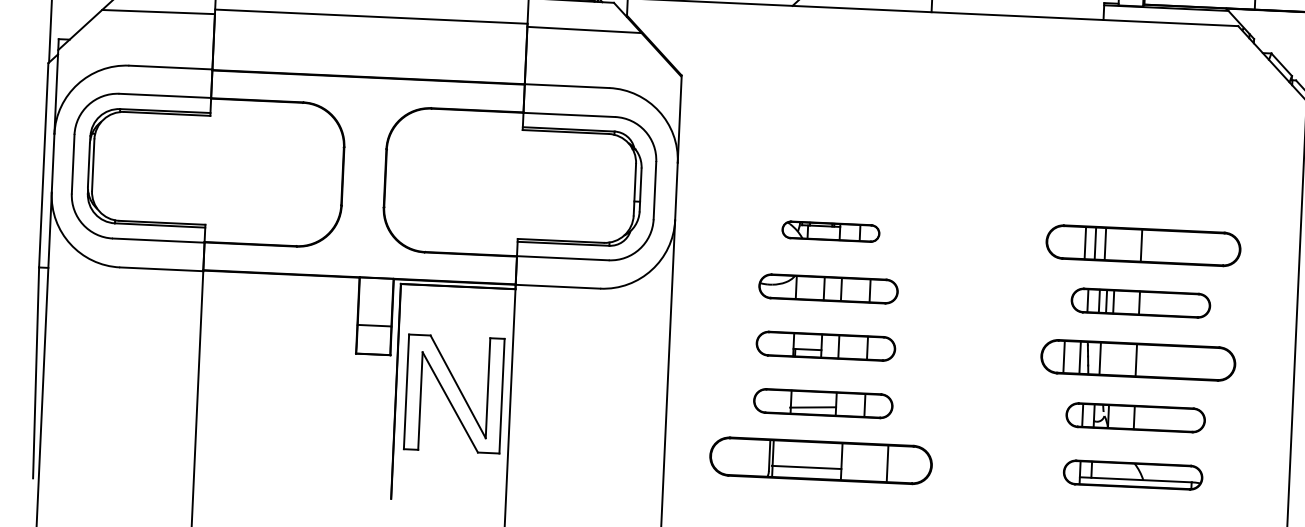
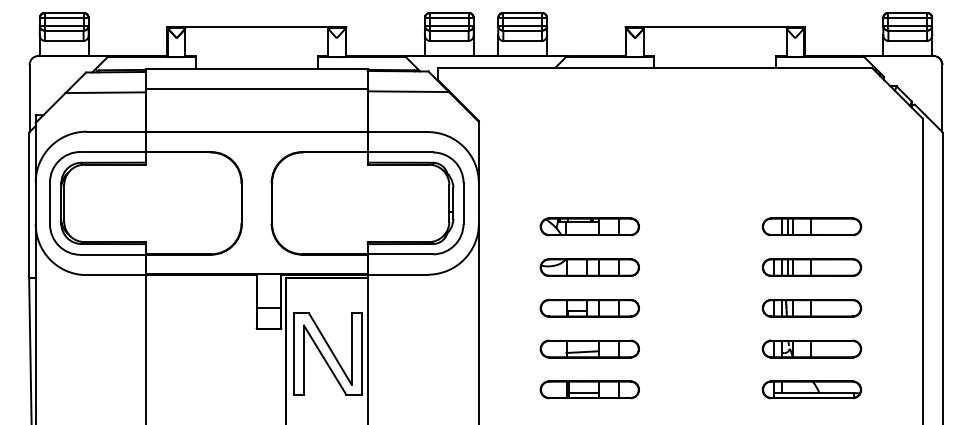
part: (830, 231) -> (589, 226), size x1.43
part: (1142, 245) -> (811, 226), size x0.71
part: (1137, 360) -> (811, 308), size x0.71
part: (820, 460) -> (589, 389), size x0.62

